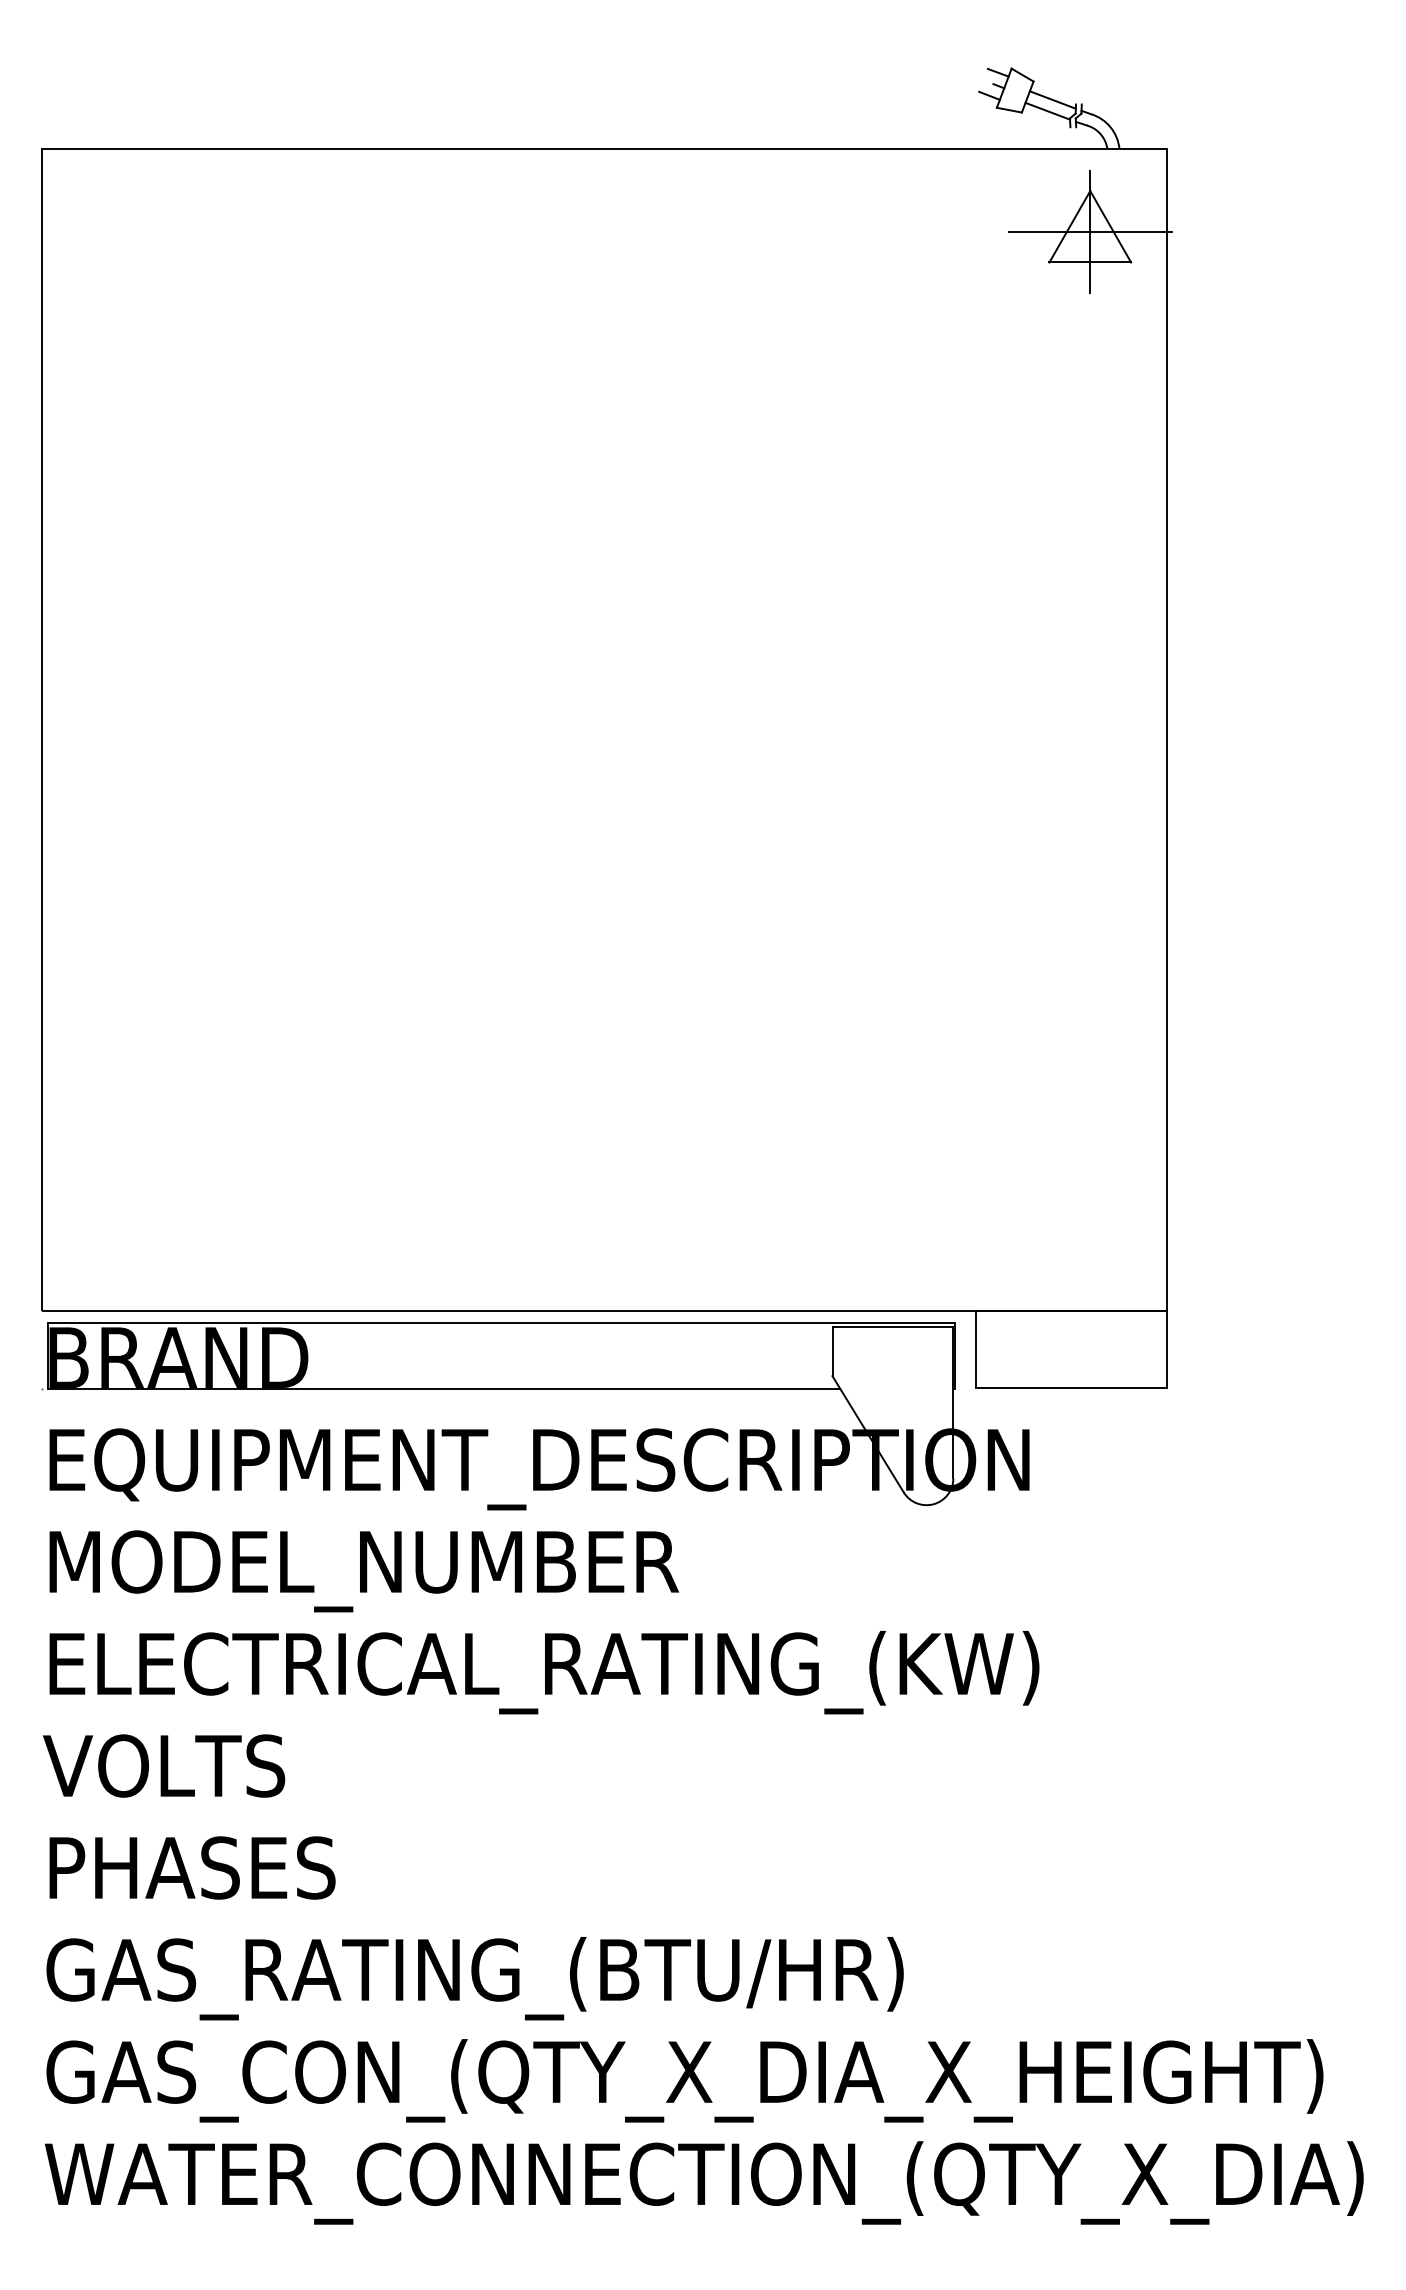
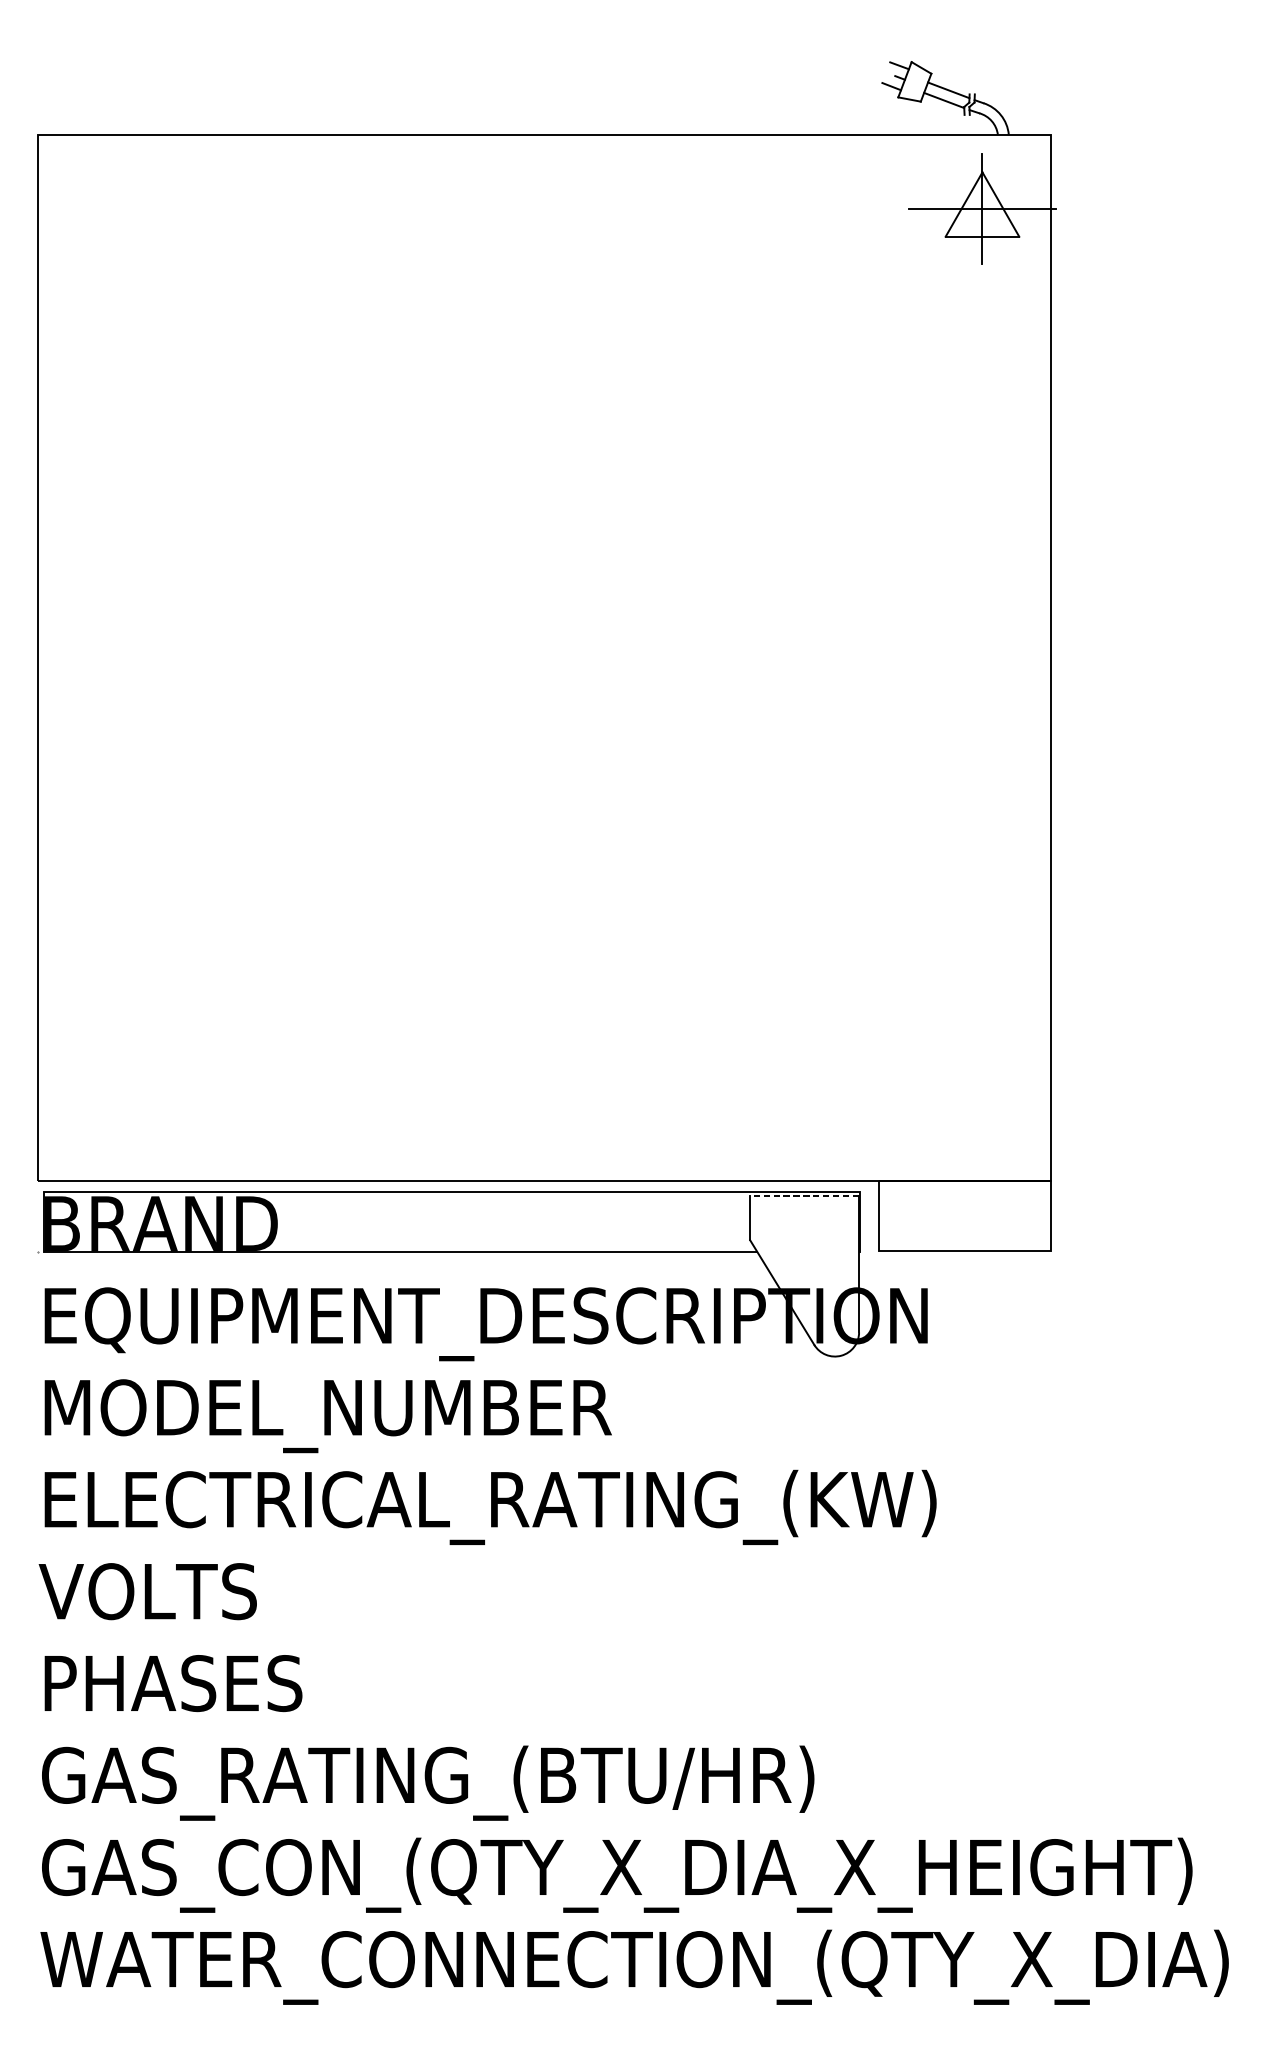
line: (892, 1327) -> (804, 1196), solid -> dashed

